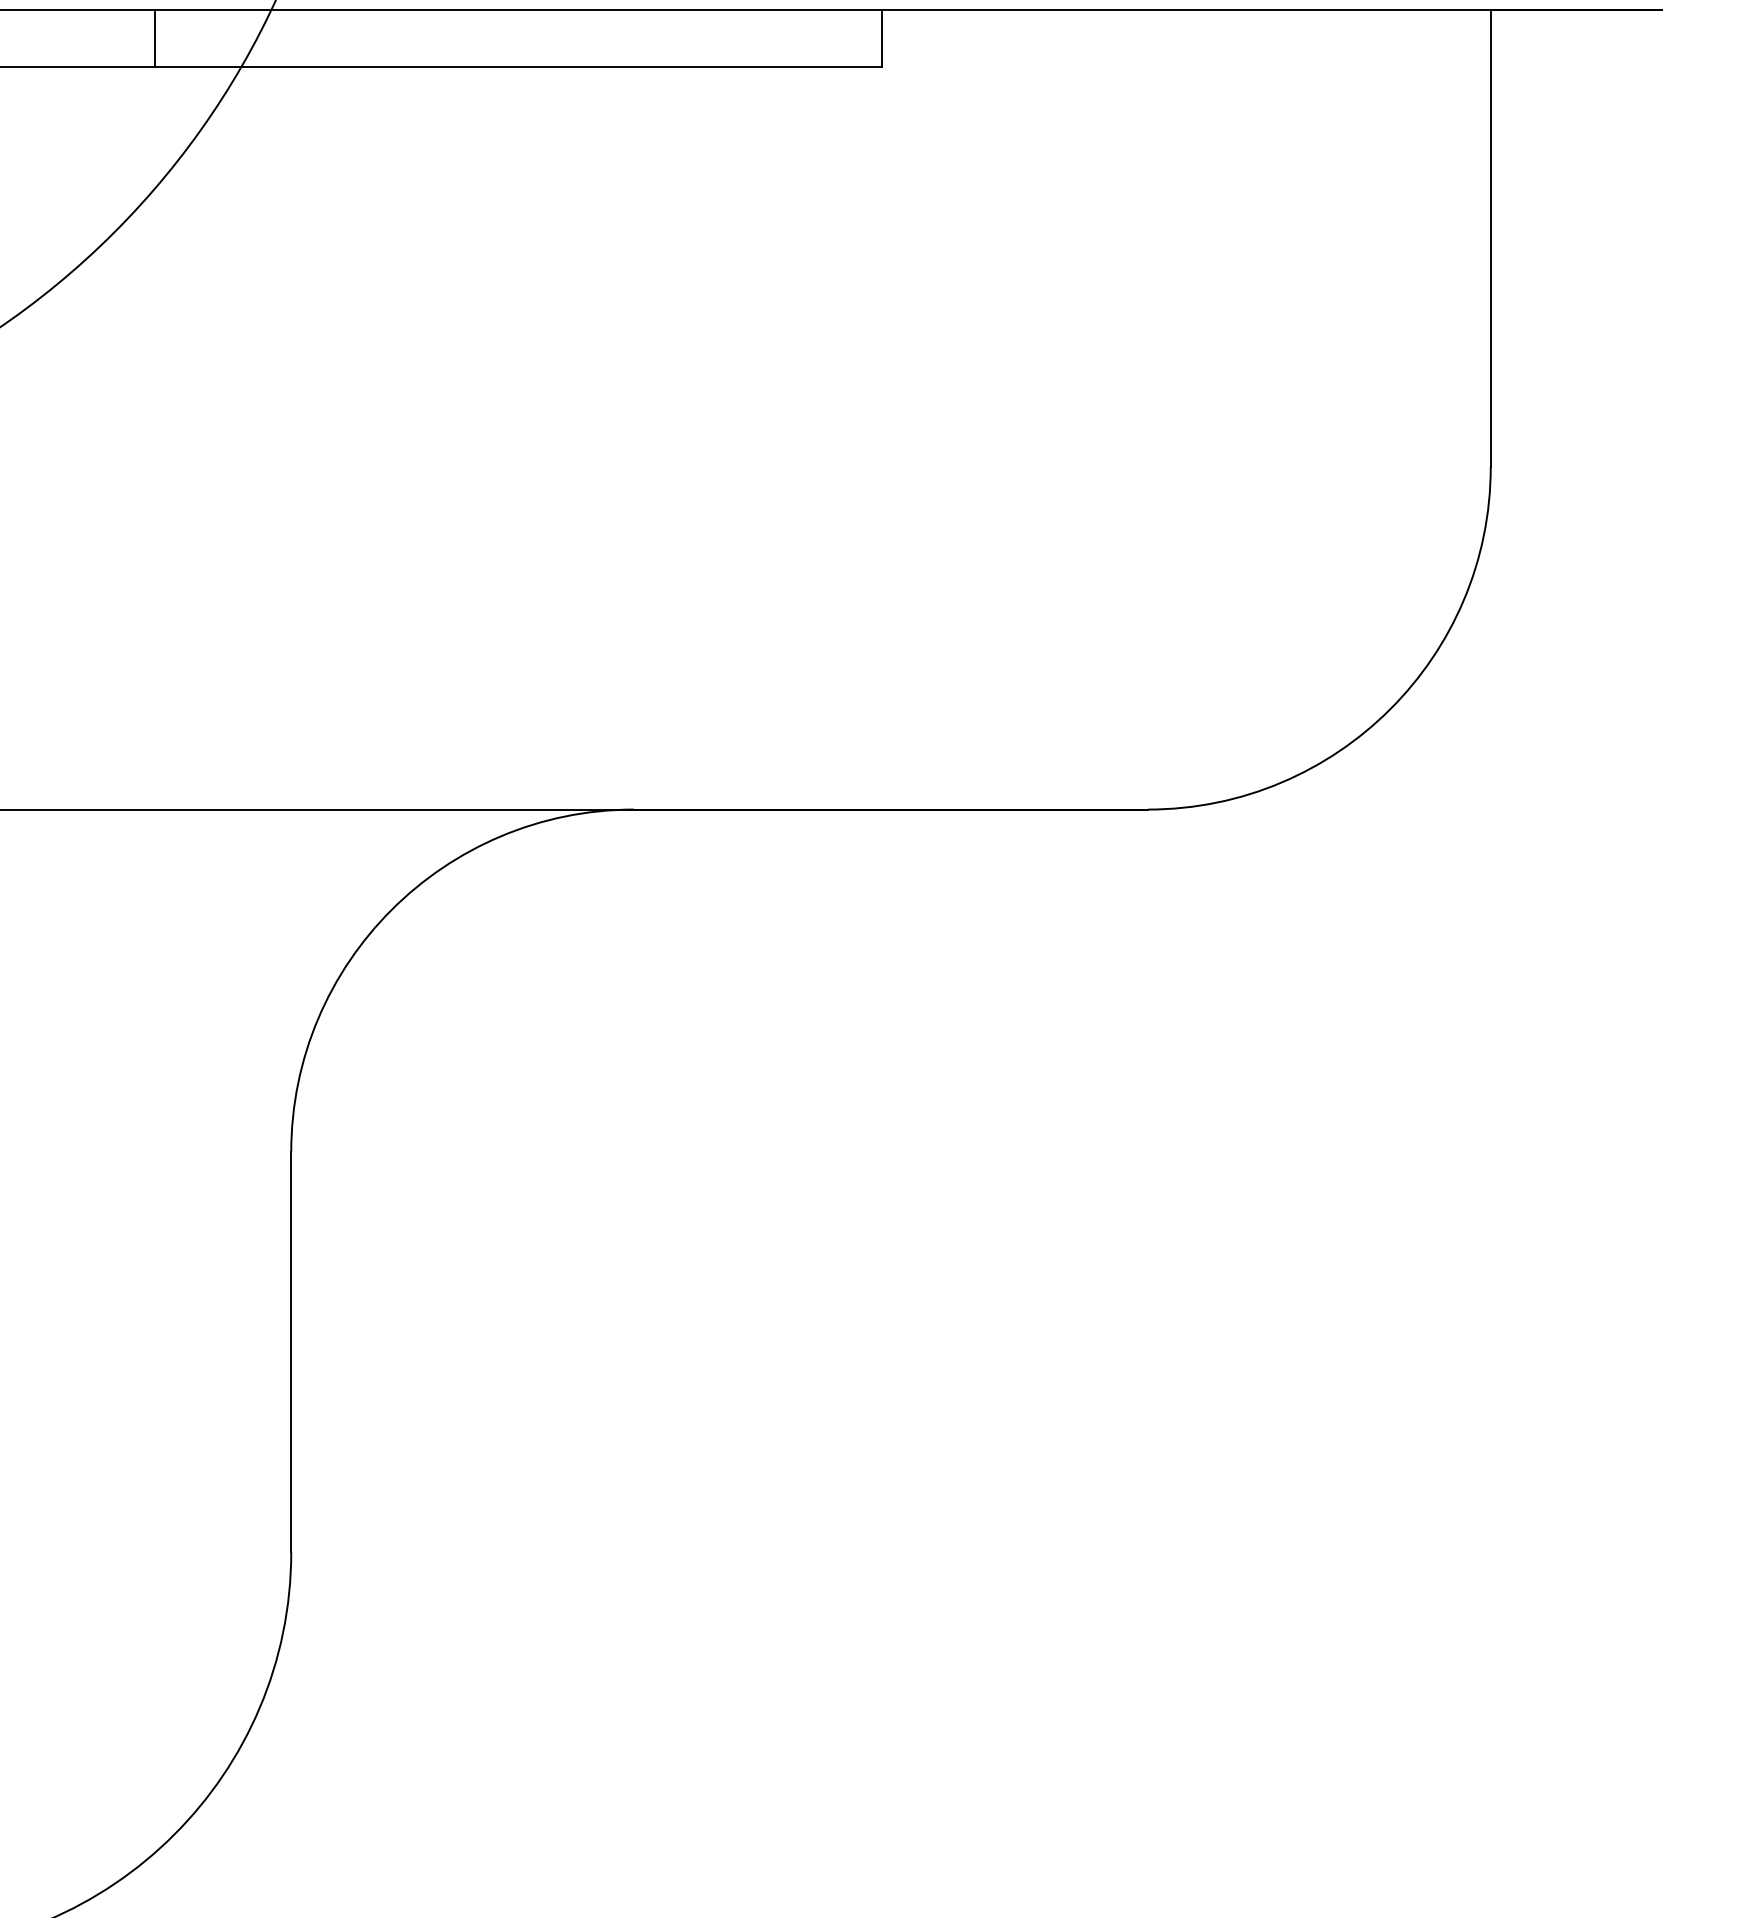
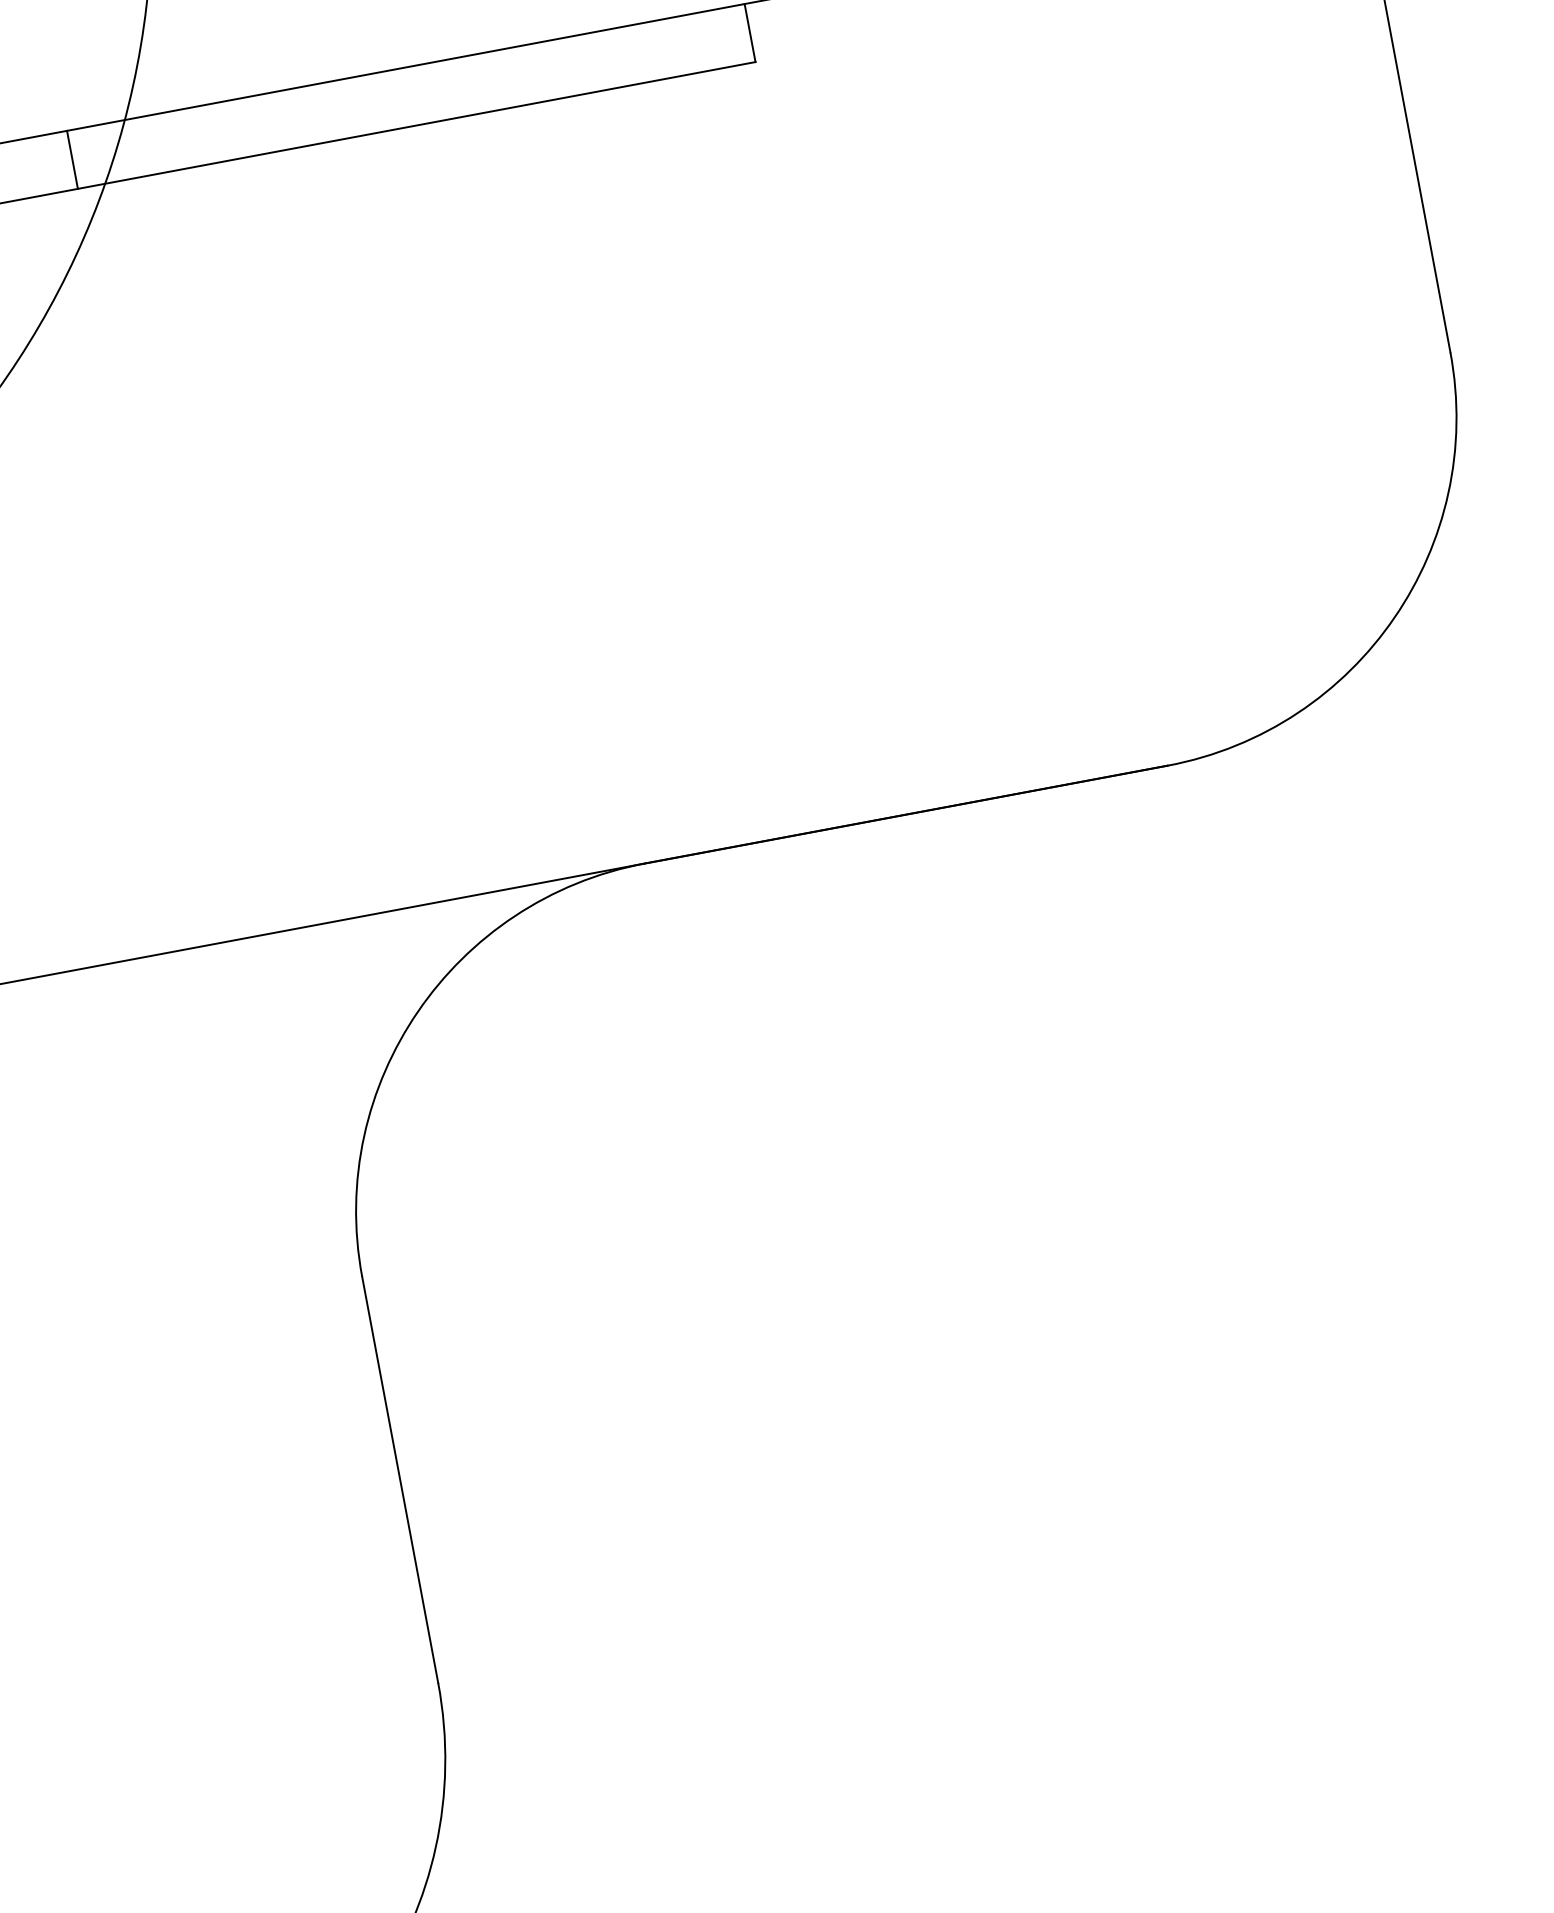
line: (154, 38) -> (72, 159), moved

